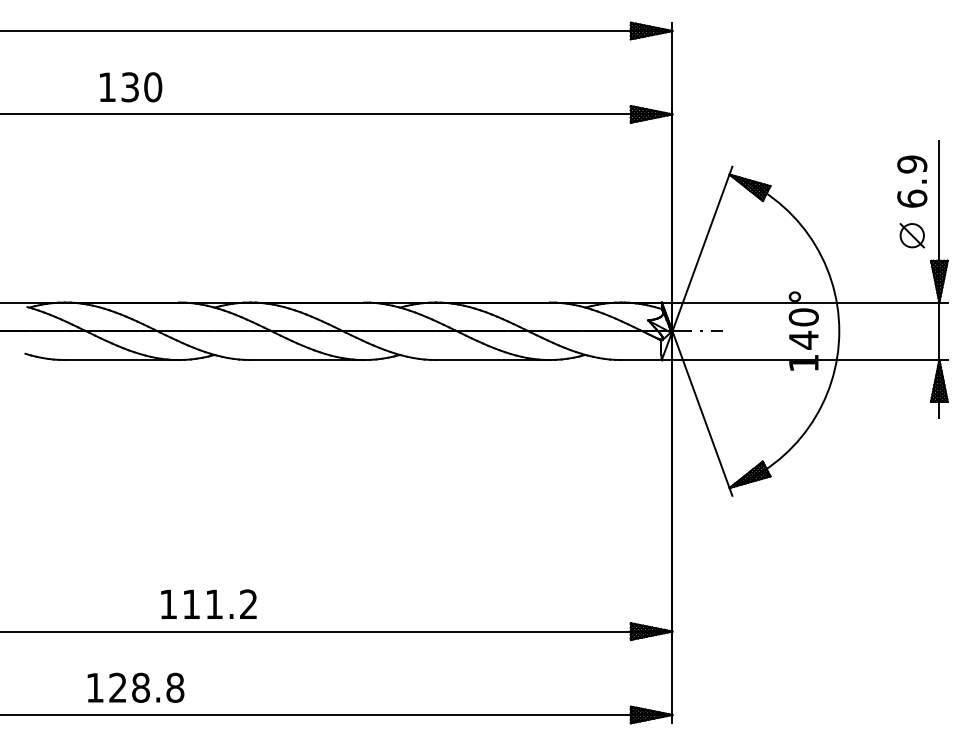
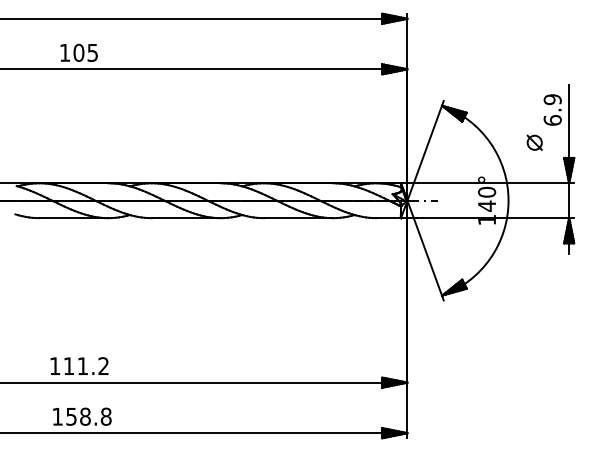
text: (141, 86) -> (85, 52), 130 -> 105
part: (911, 235) -> (534, 142), moved
text: (208, 603) -> (79, 365), moved
text: (117, 687) -> (71, 416), 128.8 -> 158.8

